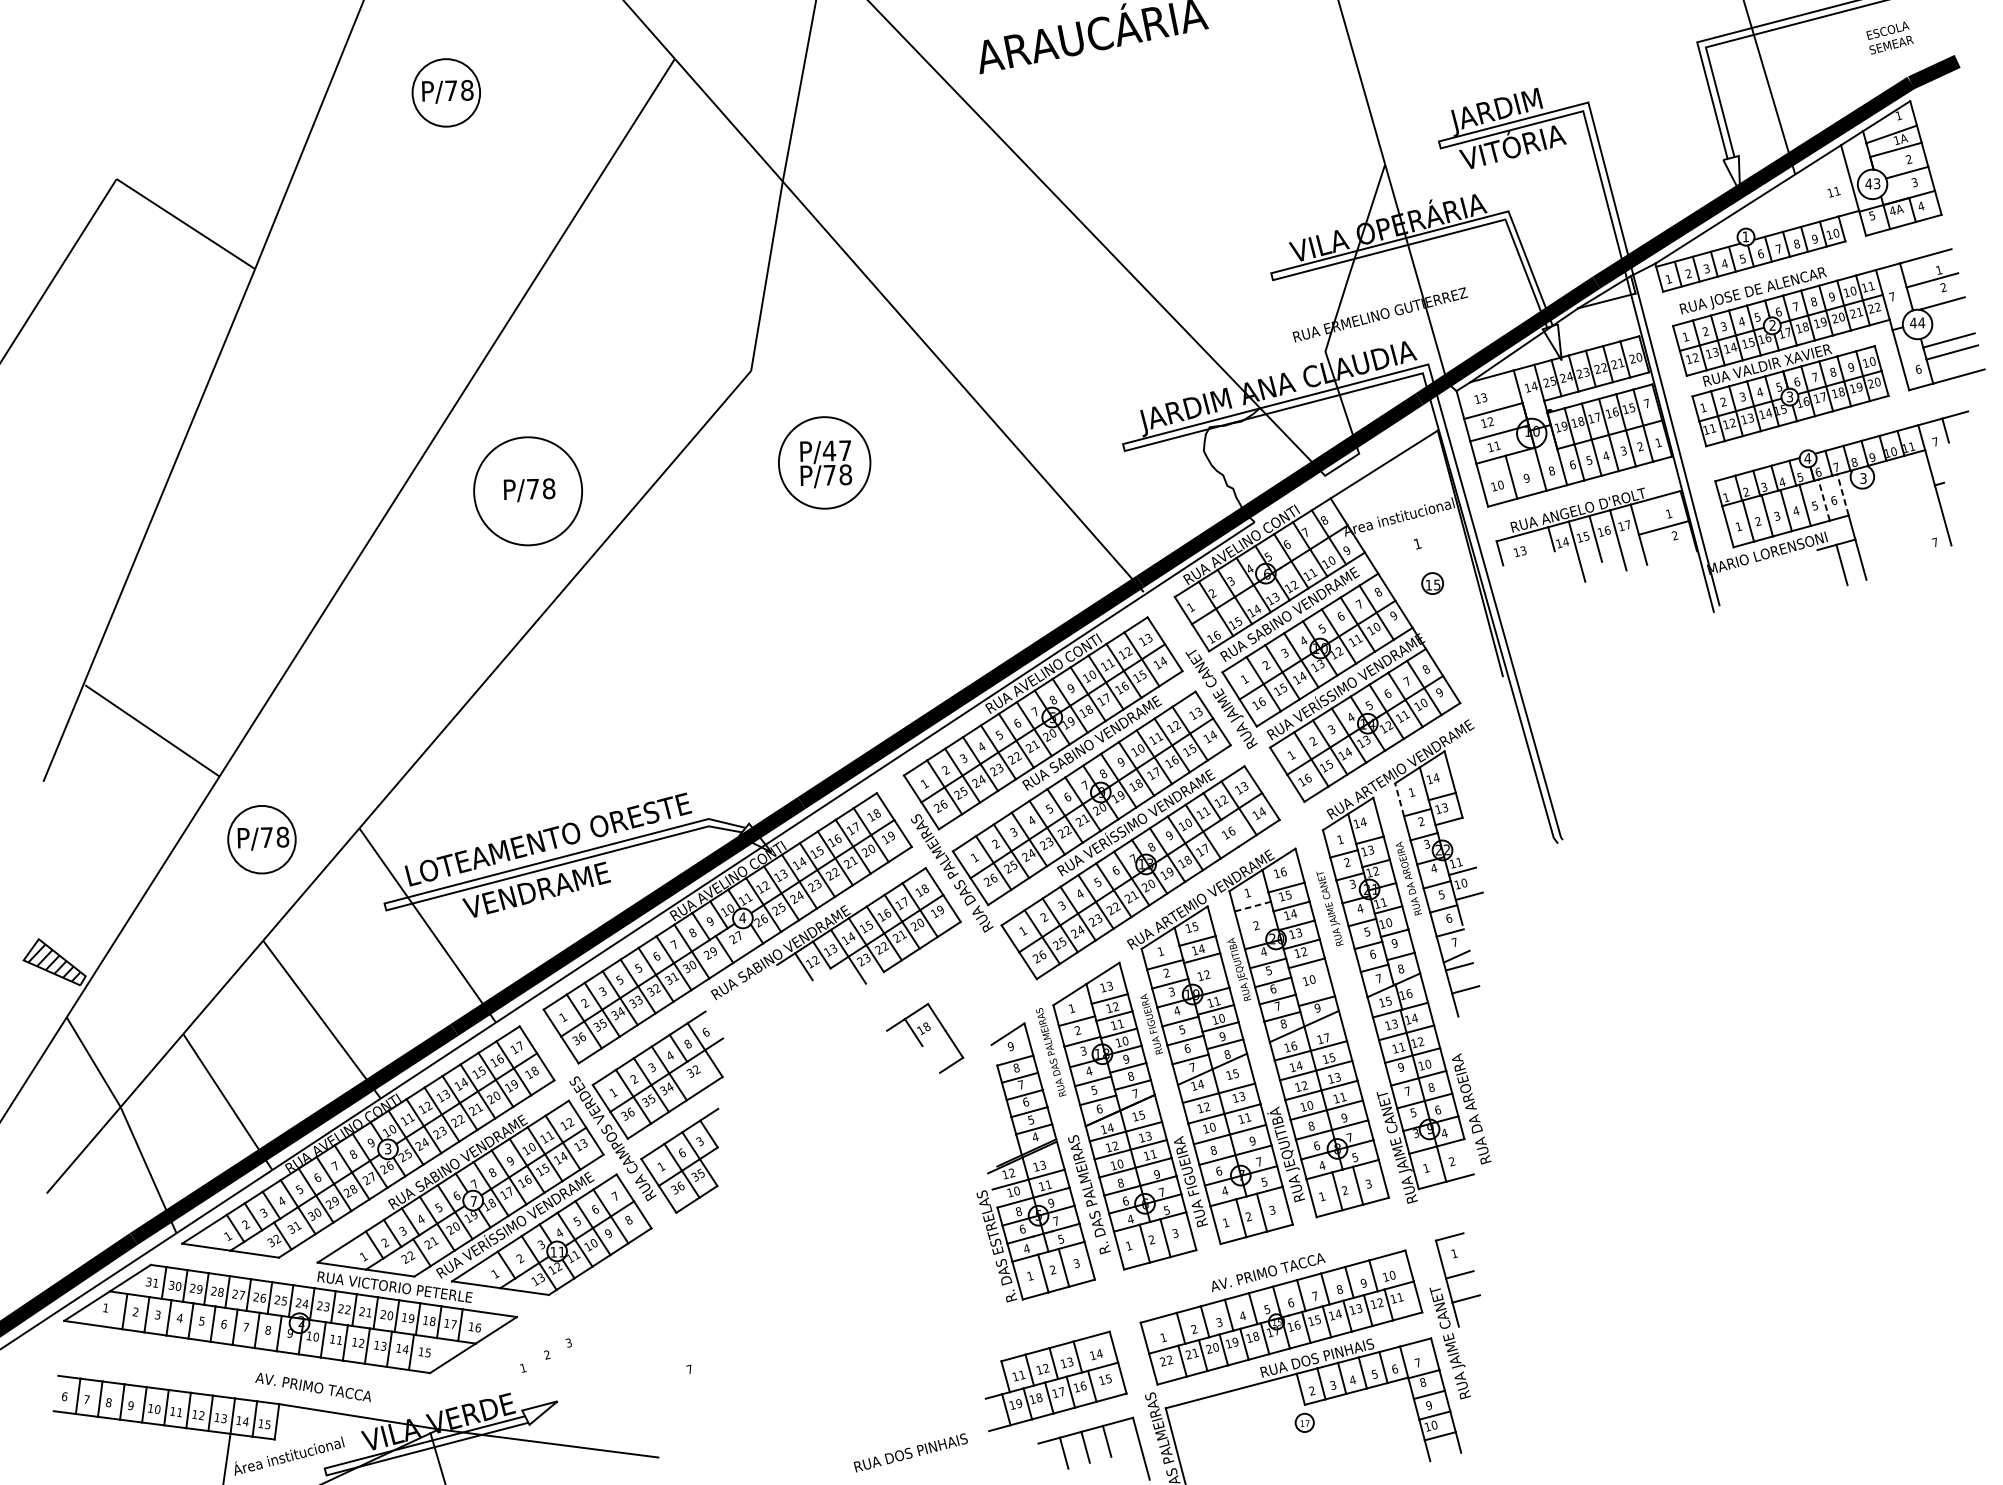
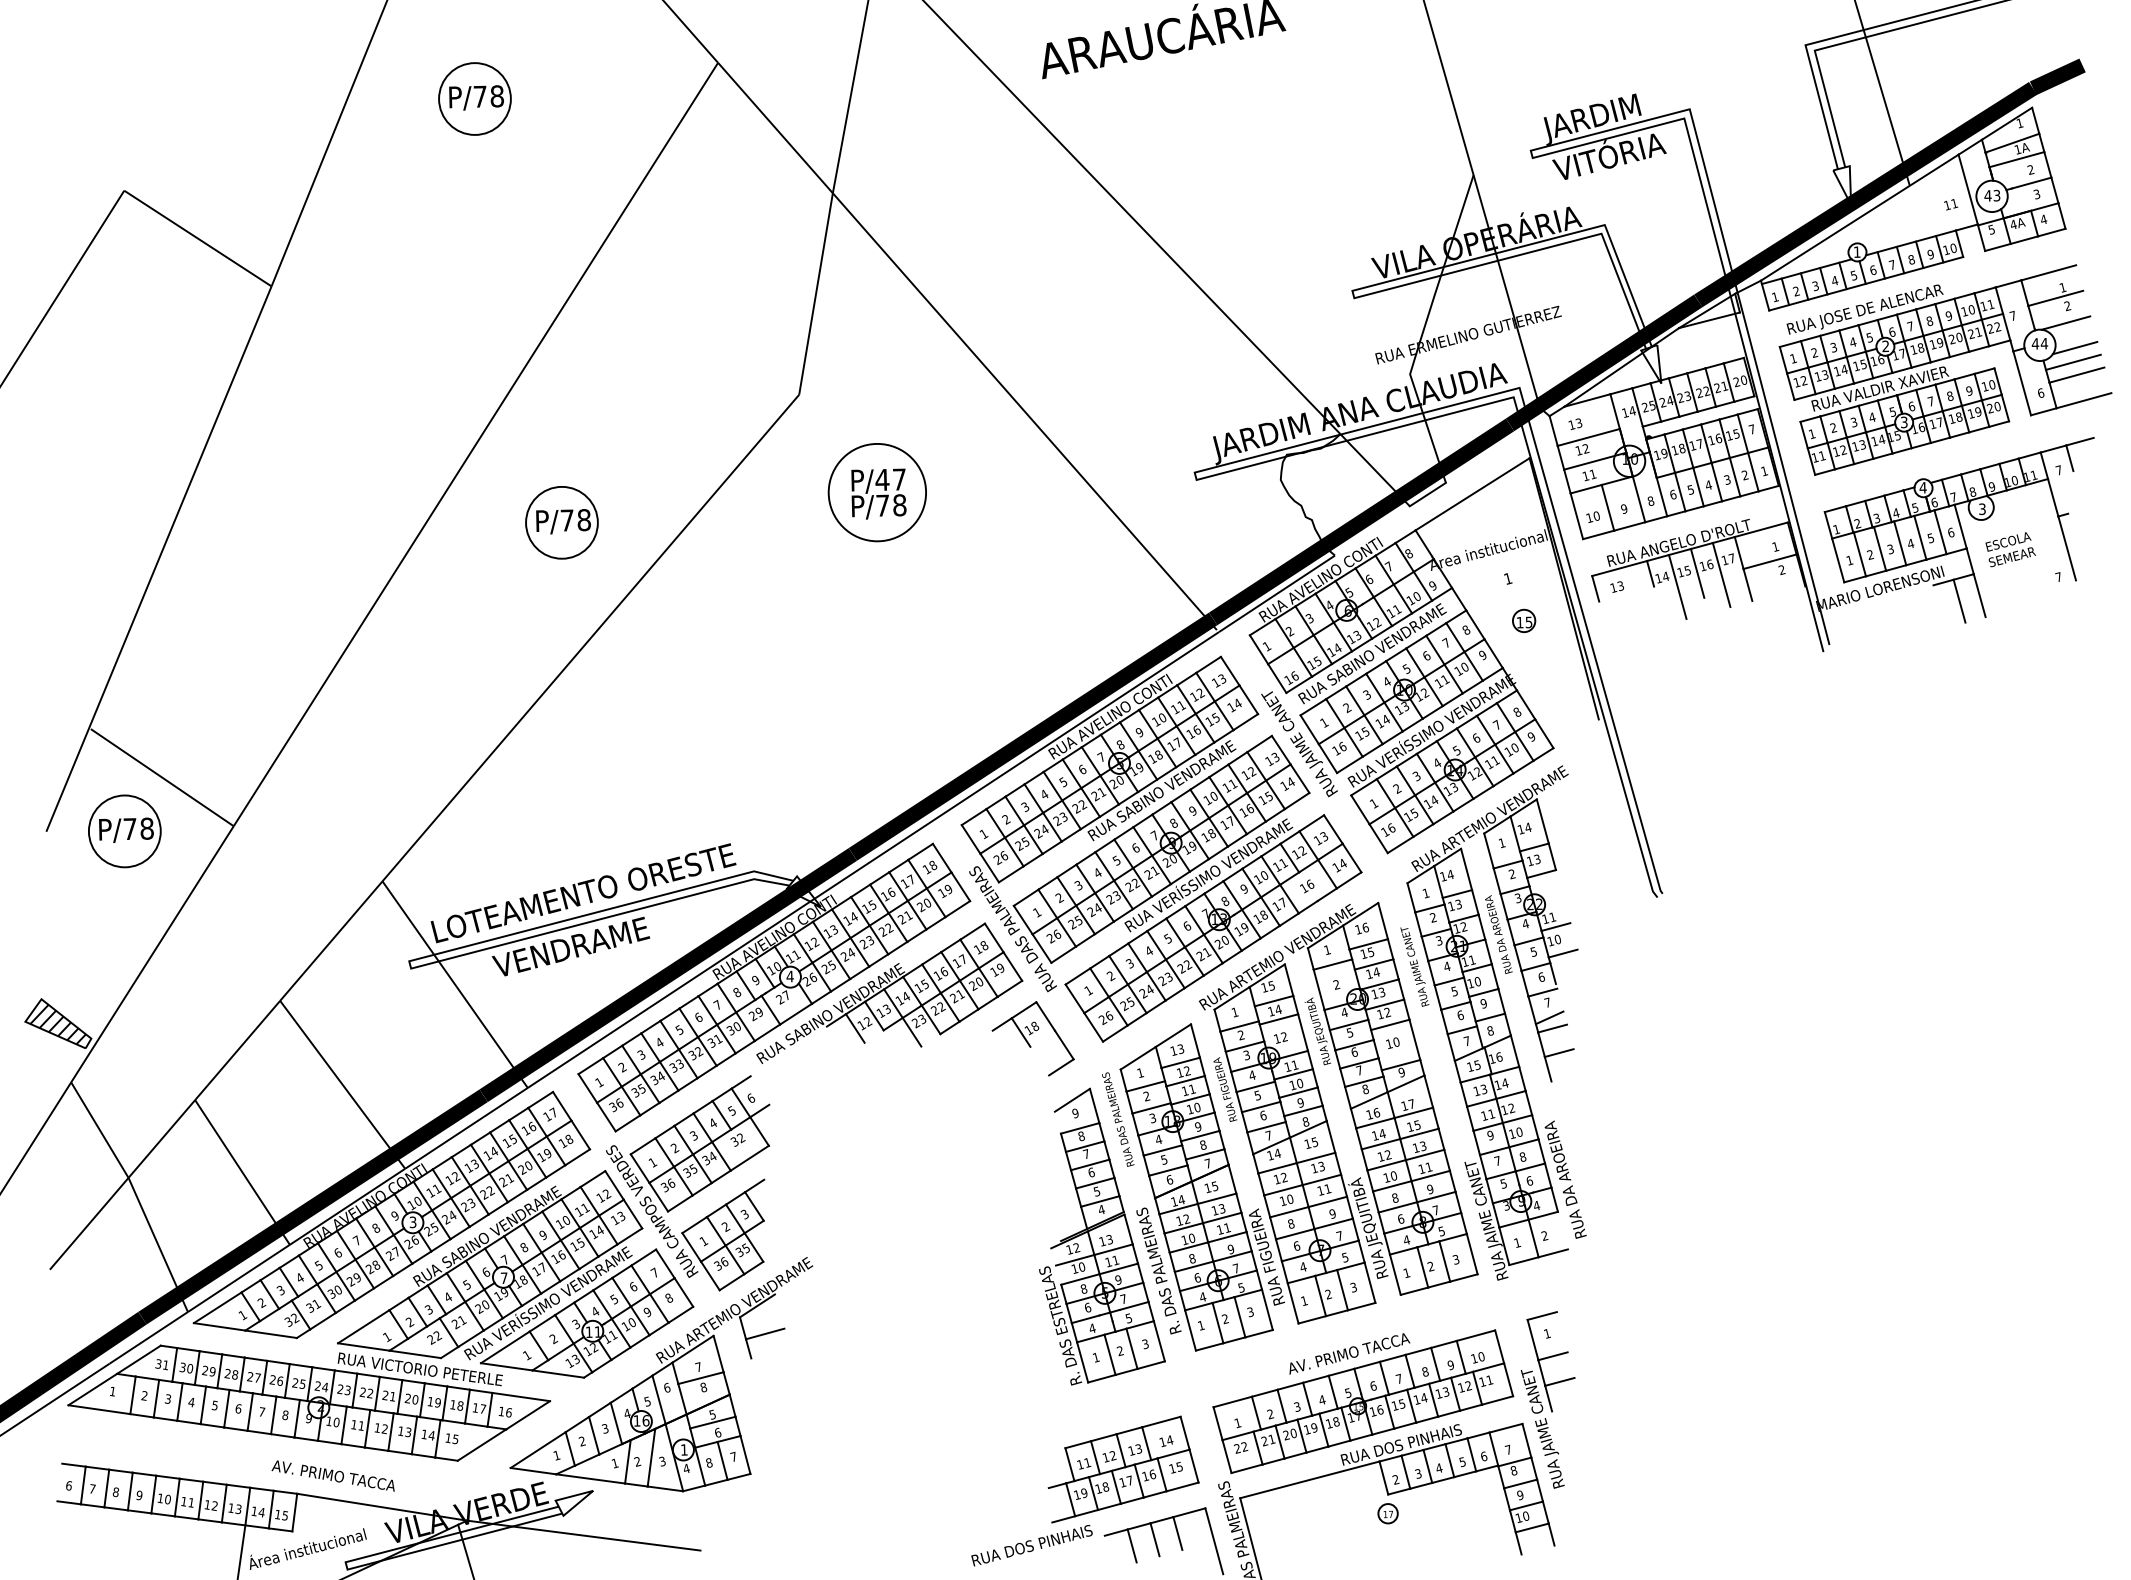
text: (1889, 37) -> (2010, 549), moved
line: (1950, 327) -> (2074, 348), added
circle: (527, 491) -> (561, 522), size x0.62
line: (1842, 494) -> (1960, 526), dashed -> solid
line: (1824, 500) -> (1940, 532), dashed -> solid
line: (1399, 799) -> (1488, 850), dashed -> solid
part: (261, 839) -> (124, 831), moved
line: (1252, 906) -> (1332, 964), dashed -> solid
text: (619, 979) -> (659, 1042), 5 -> 4
part: (924, 1038) -> (1032, 1038), moved
text: (687, 1043) -> (731, 1110), 8 -> 5
text: (681, 1152) -> (725, 1226), 6 -> 2
part: (621, 1291) -> (661, 1374), added
text: (910, 1452) -> (1031, 1545), moved

